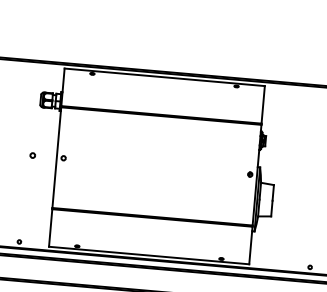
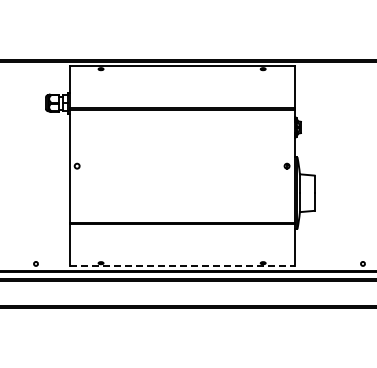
circle: (32, 154) -> (42, 165), removed
line: (149, 255) -> (182, 266), solid -> dashed

